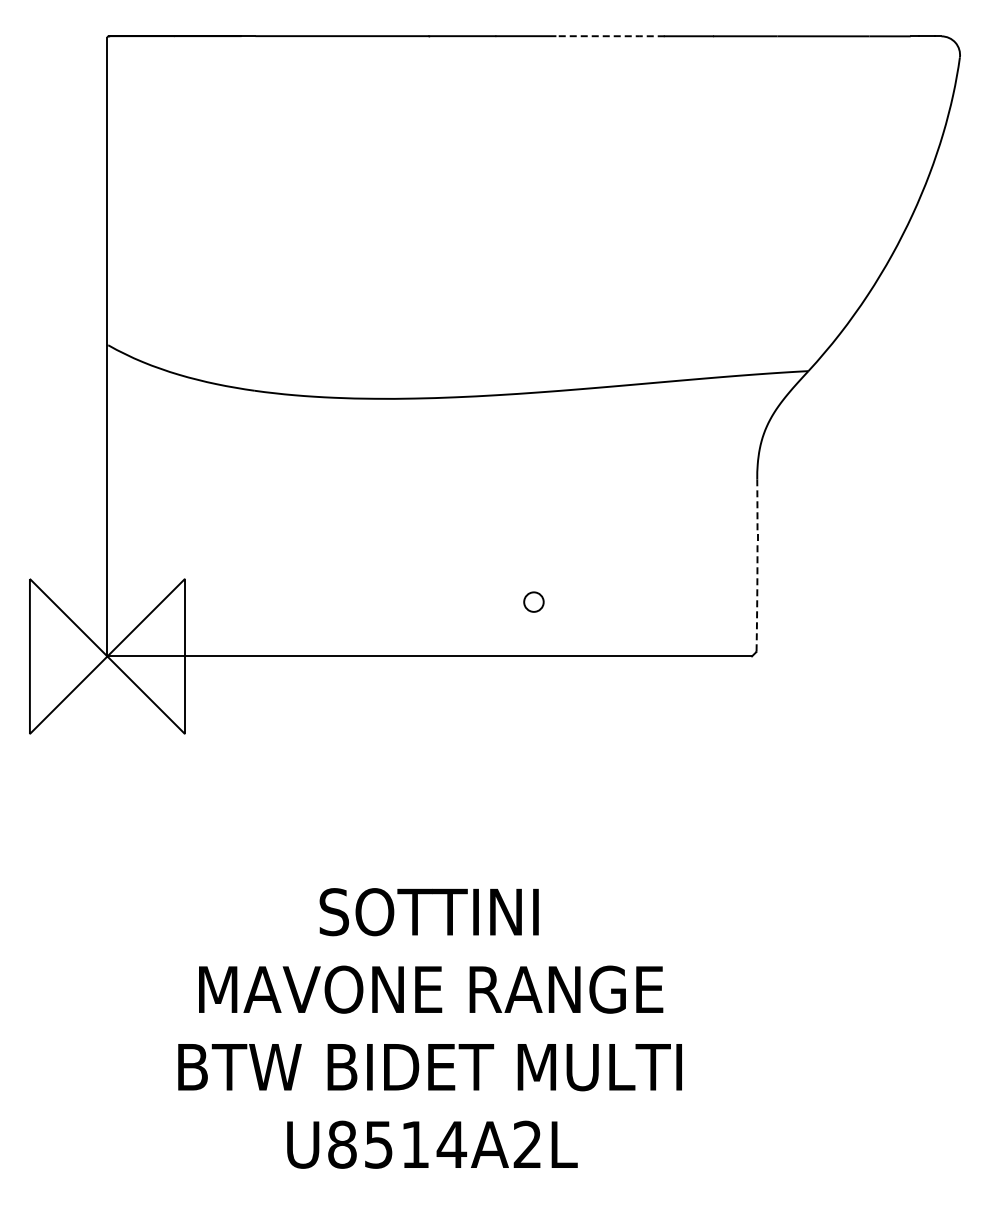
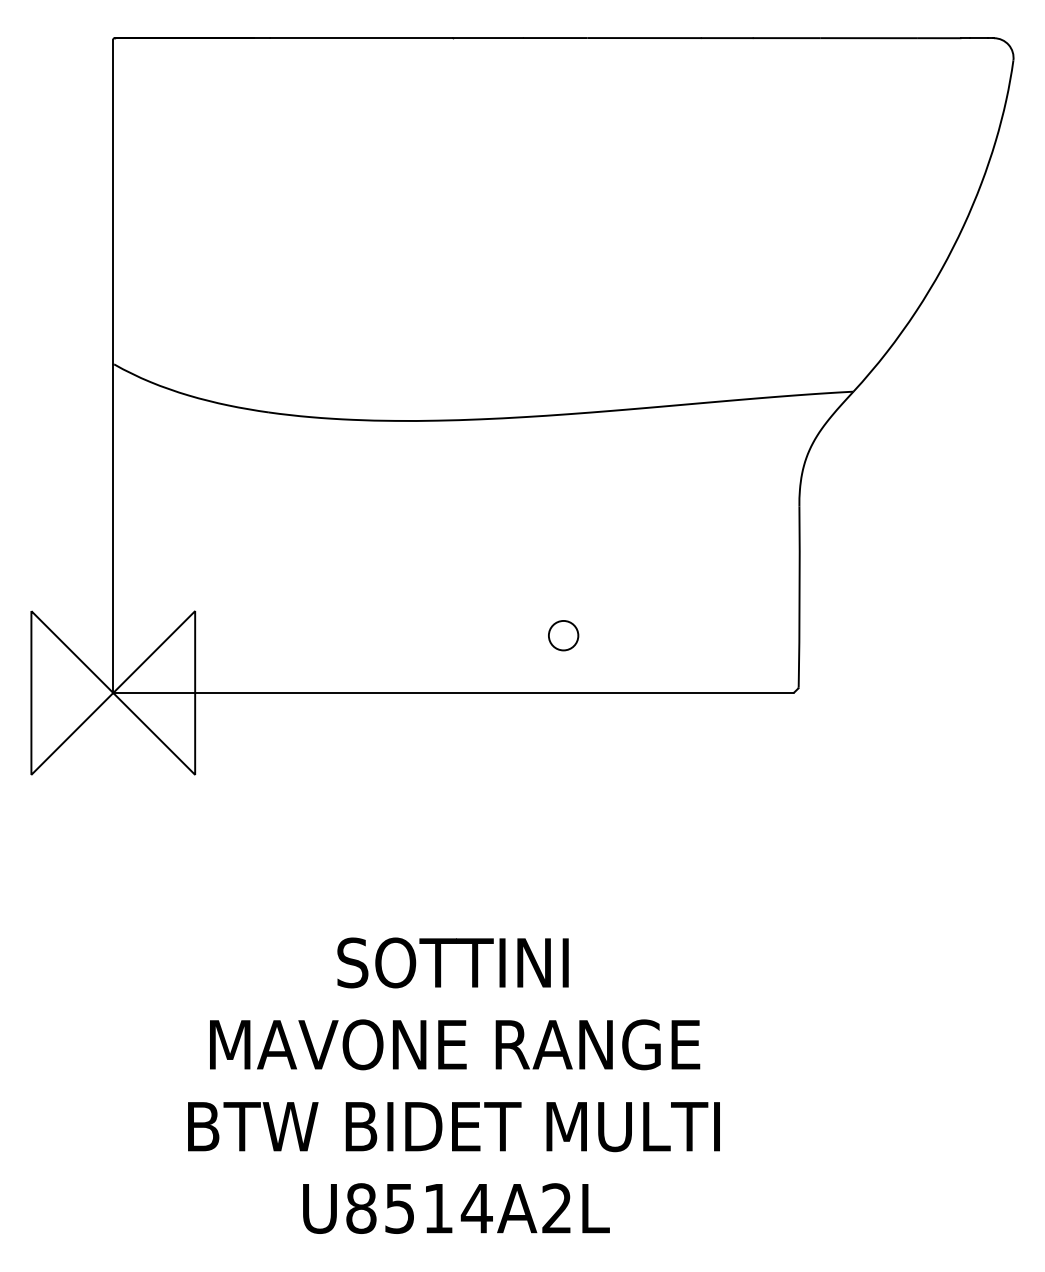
line: (611, 36) -> (645, 38), dashed -> solid
arc: (757, 565) -> (799, 596), dashed -> solid
circle: (533, 601) -> (563, 634), size x1.43

